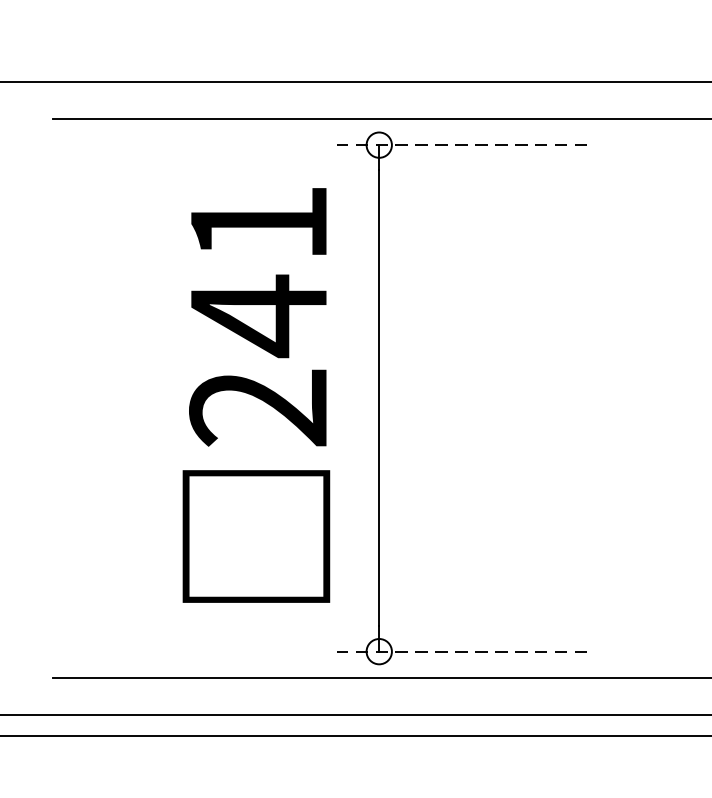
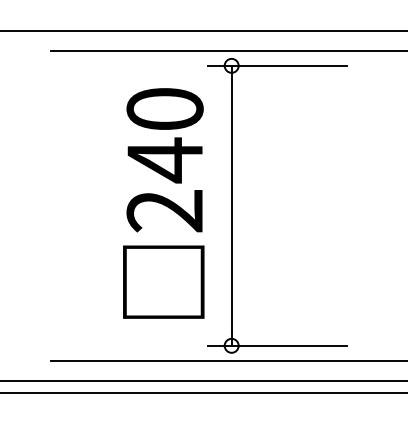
line: (460, 144) -> (276, 65), dashed -> solid
text: (257, 222) -> (164, 108), 241 -> 240
line: (460, 651) -> (276, 345), dashed -> solid

